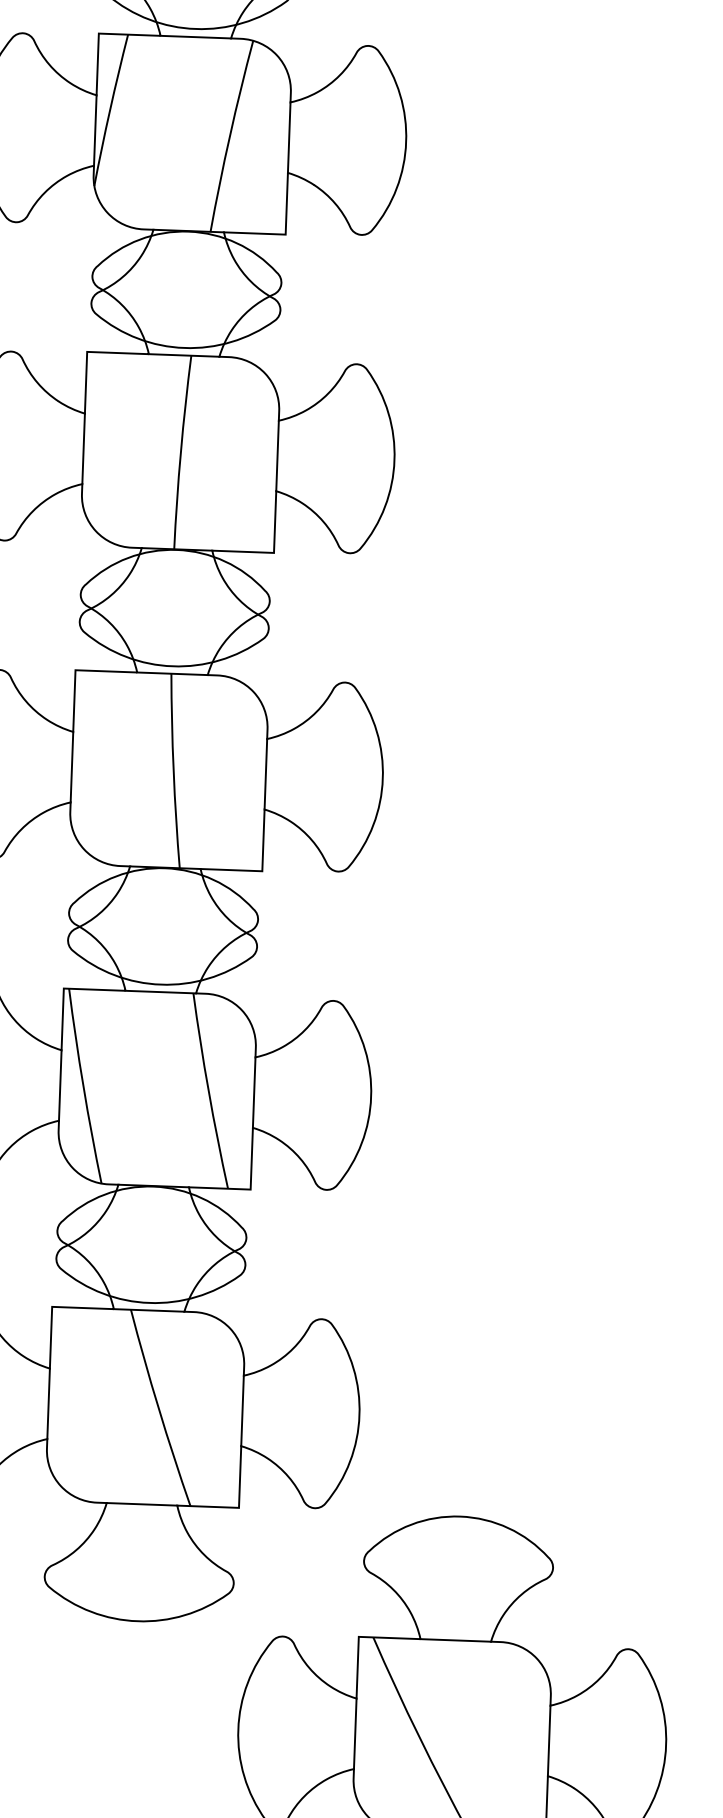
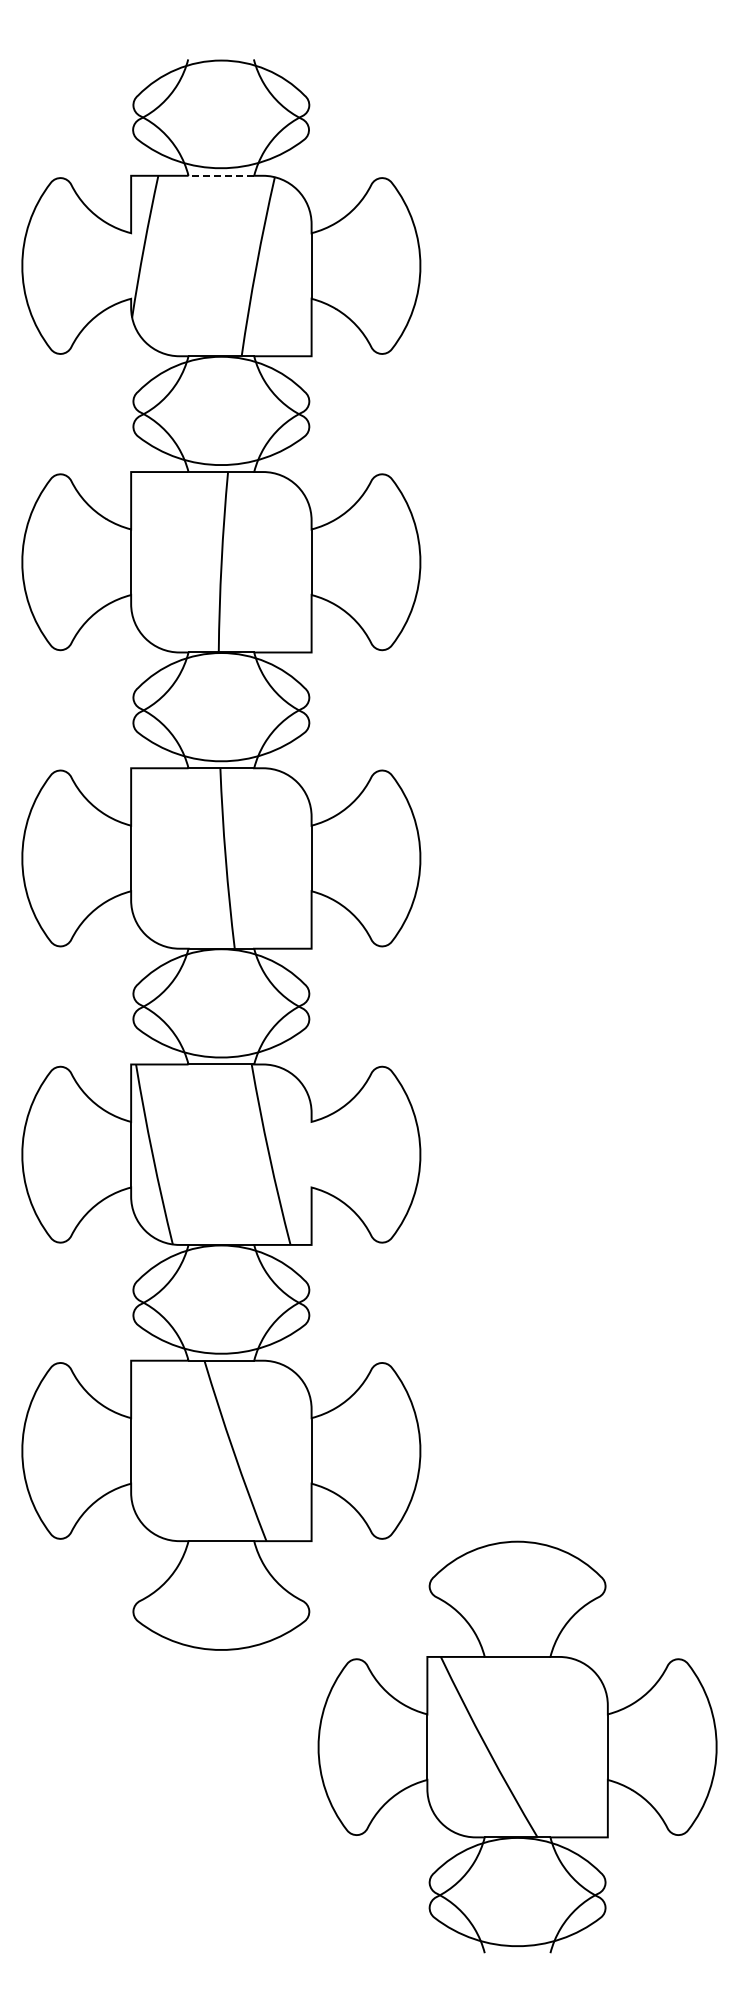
line: (195, 36) -> (221, 175), solid -> dashed
line: (95, 129) -> (131, 265), removed
line: (254, 1092) -> (311, 1154), removed

